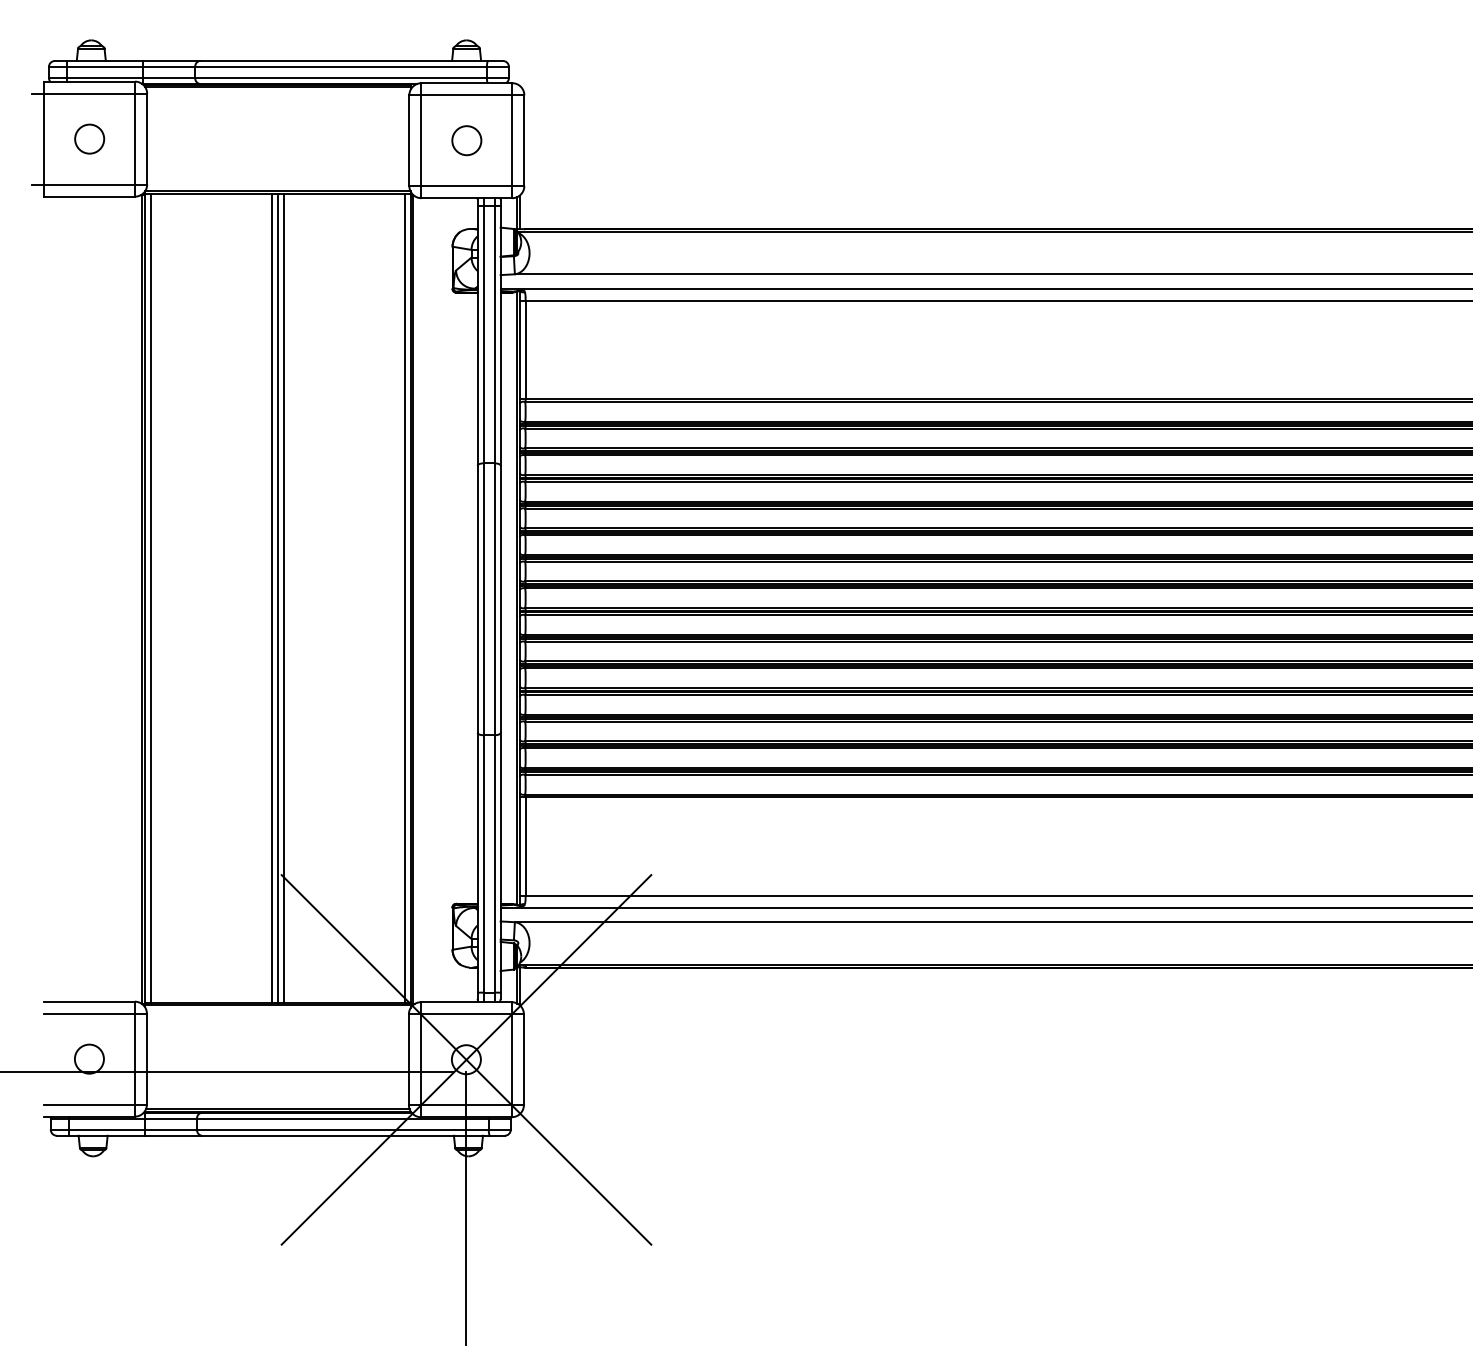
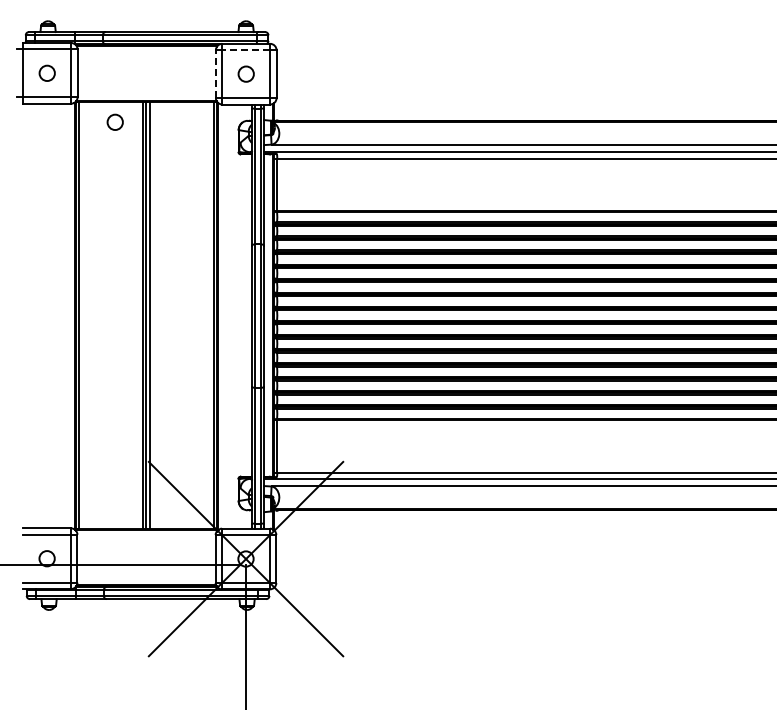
line: (467, 95) -> (246, 50), solid -> dashed
line: (408, 141) -> (215, 74), solid -> dashed
circle: (217, 230) -> (114, 121), added

